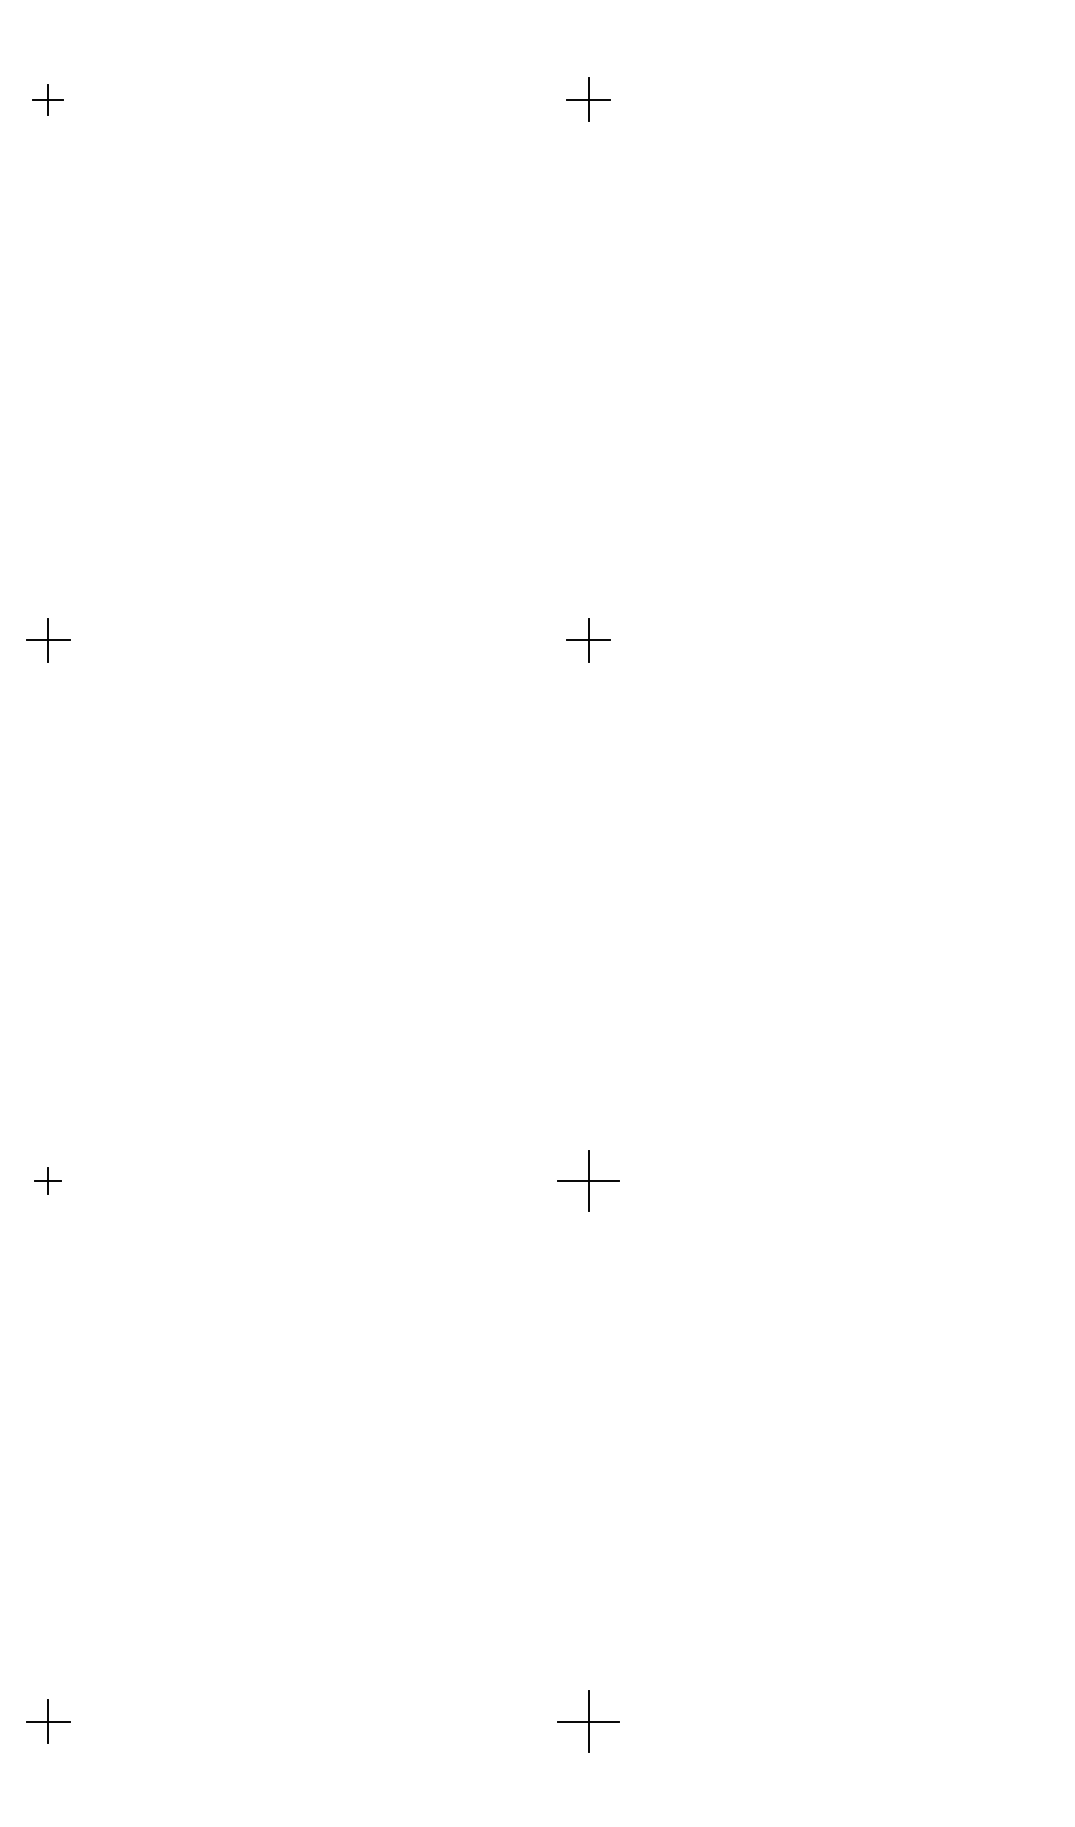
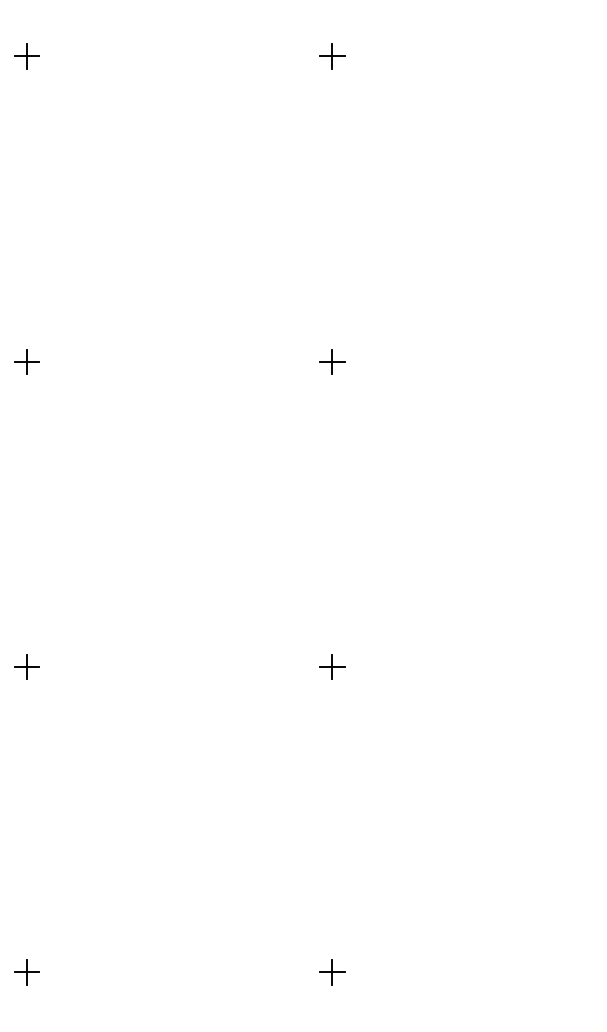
part: (47, 99) -> (26, 56), size x1.43
part: (47, 1179) -> (26, 666), size x1.67
part: (588, 1179) -> (332, 666), size x0.71
part: (588, 1721) -> (332, 972), size x0.71

